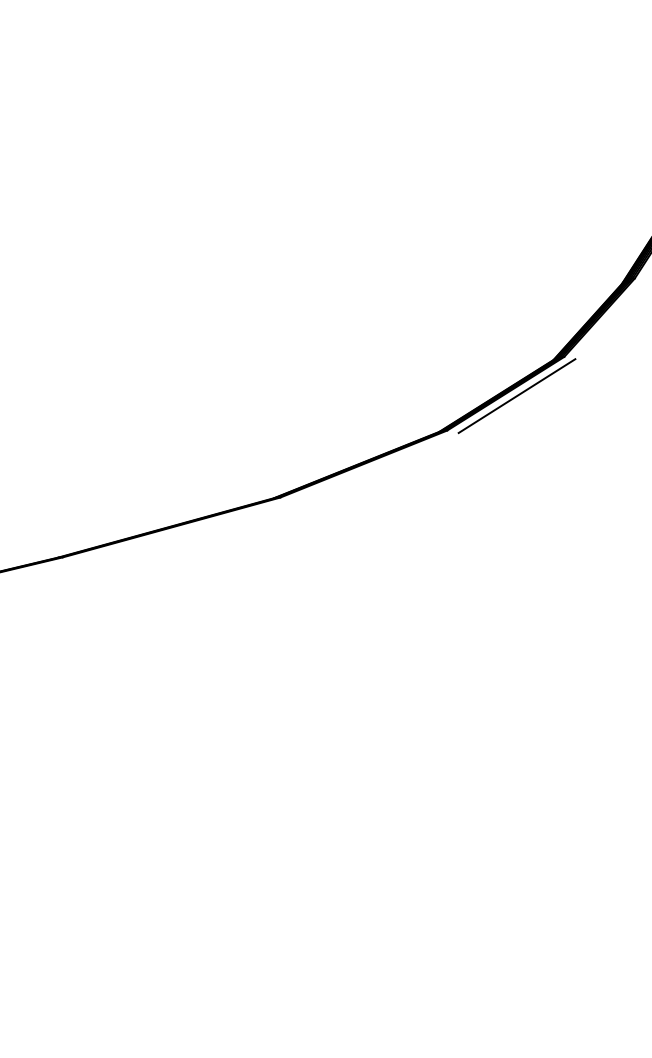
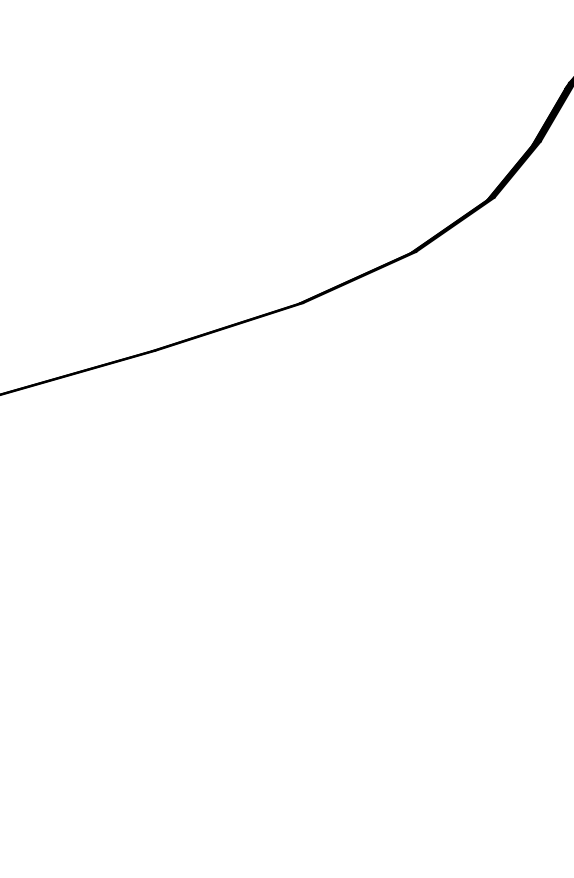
line: (517, 395) -> (463, 225), removed

